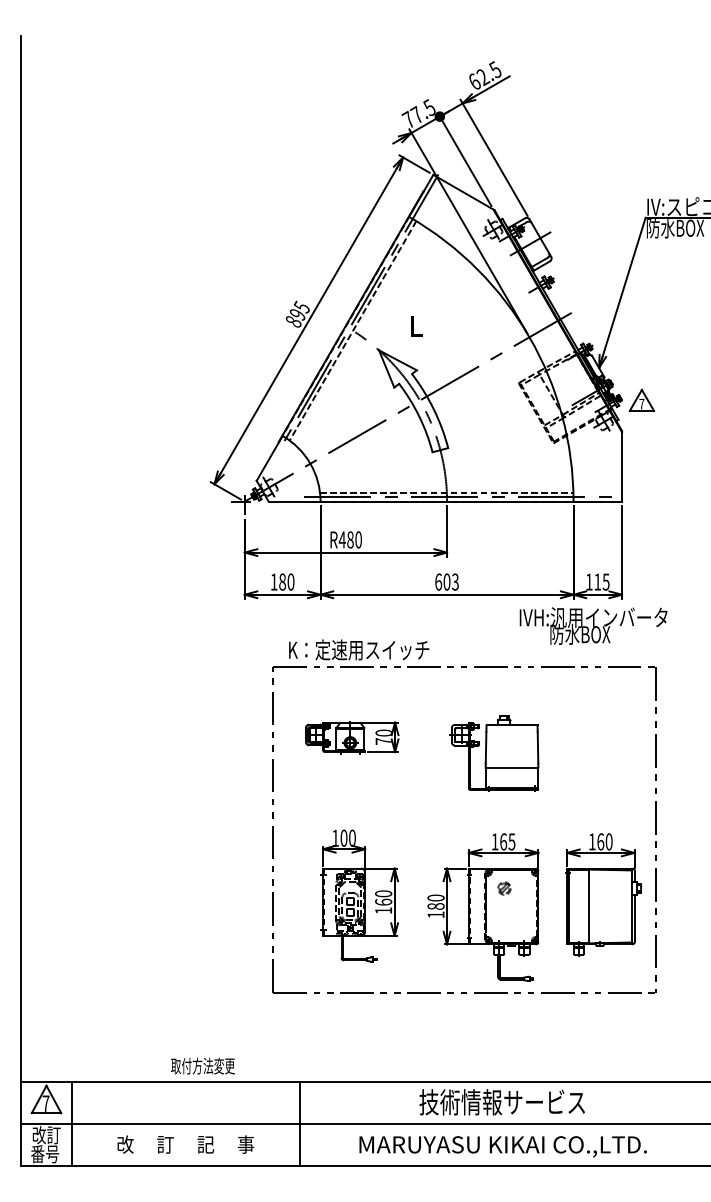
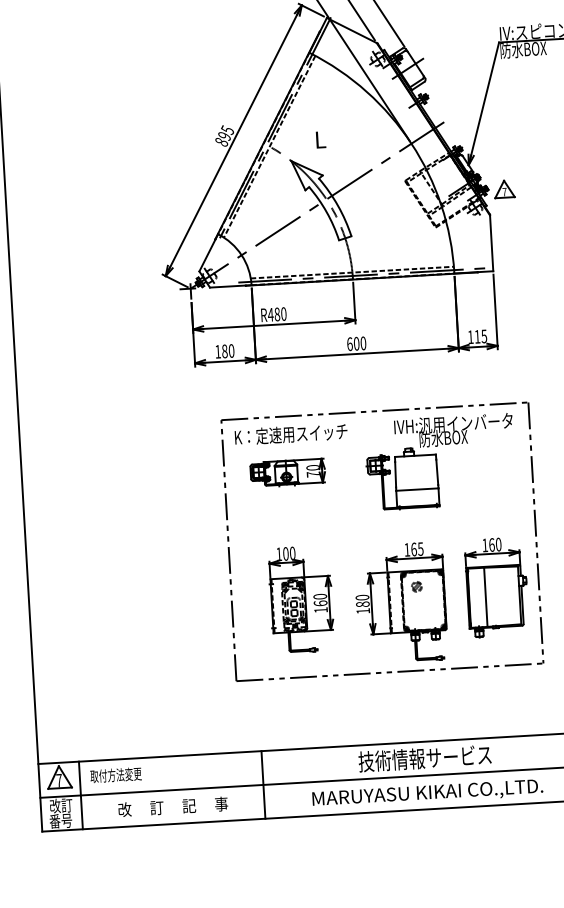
text: (454, 581) -> (362, 343), 603 -> 600
text: (593, 625) -> (453, 430), moved
text: (359, 649) -> (291, 433), moved
text: (202, 1065) -> (115, 774), moved

